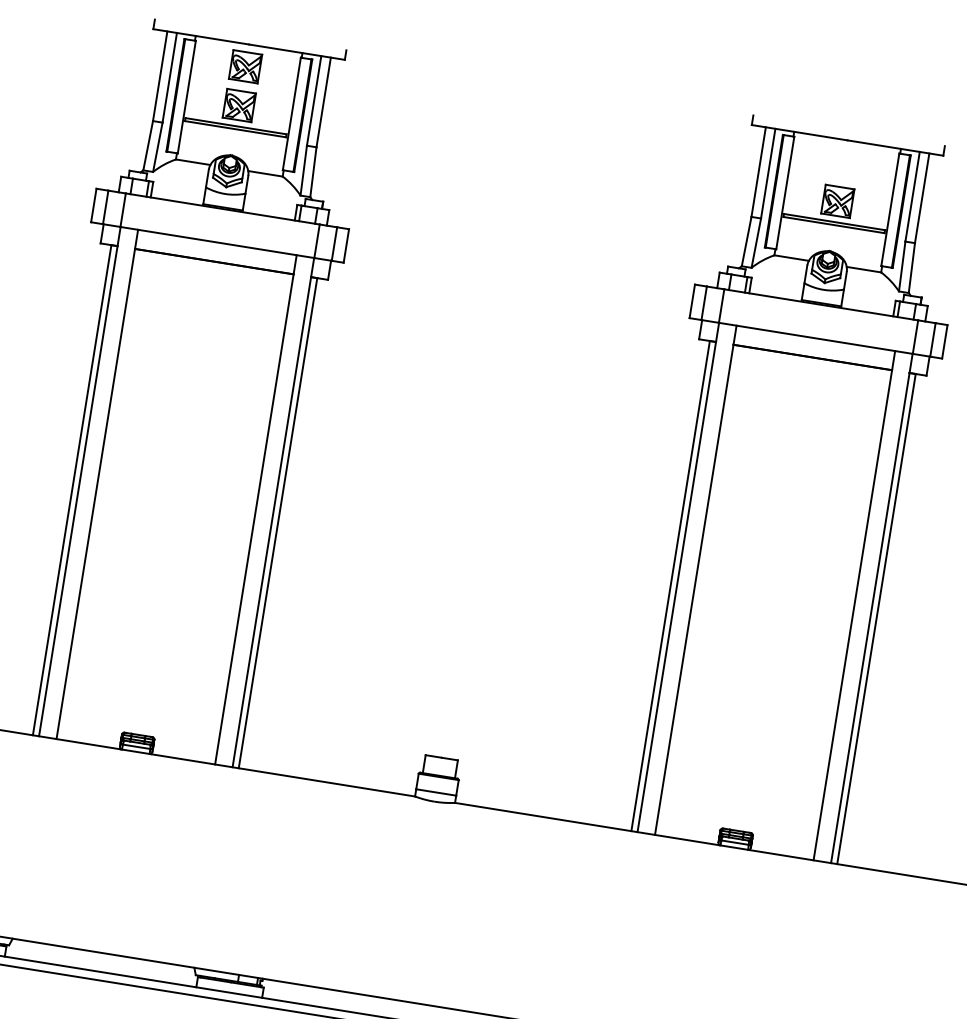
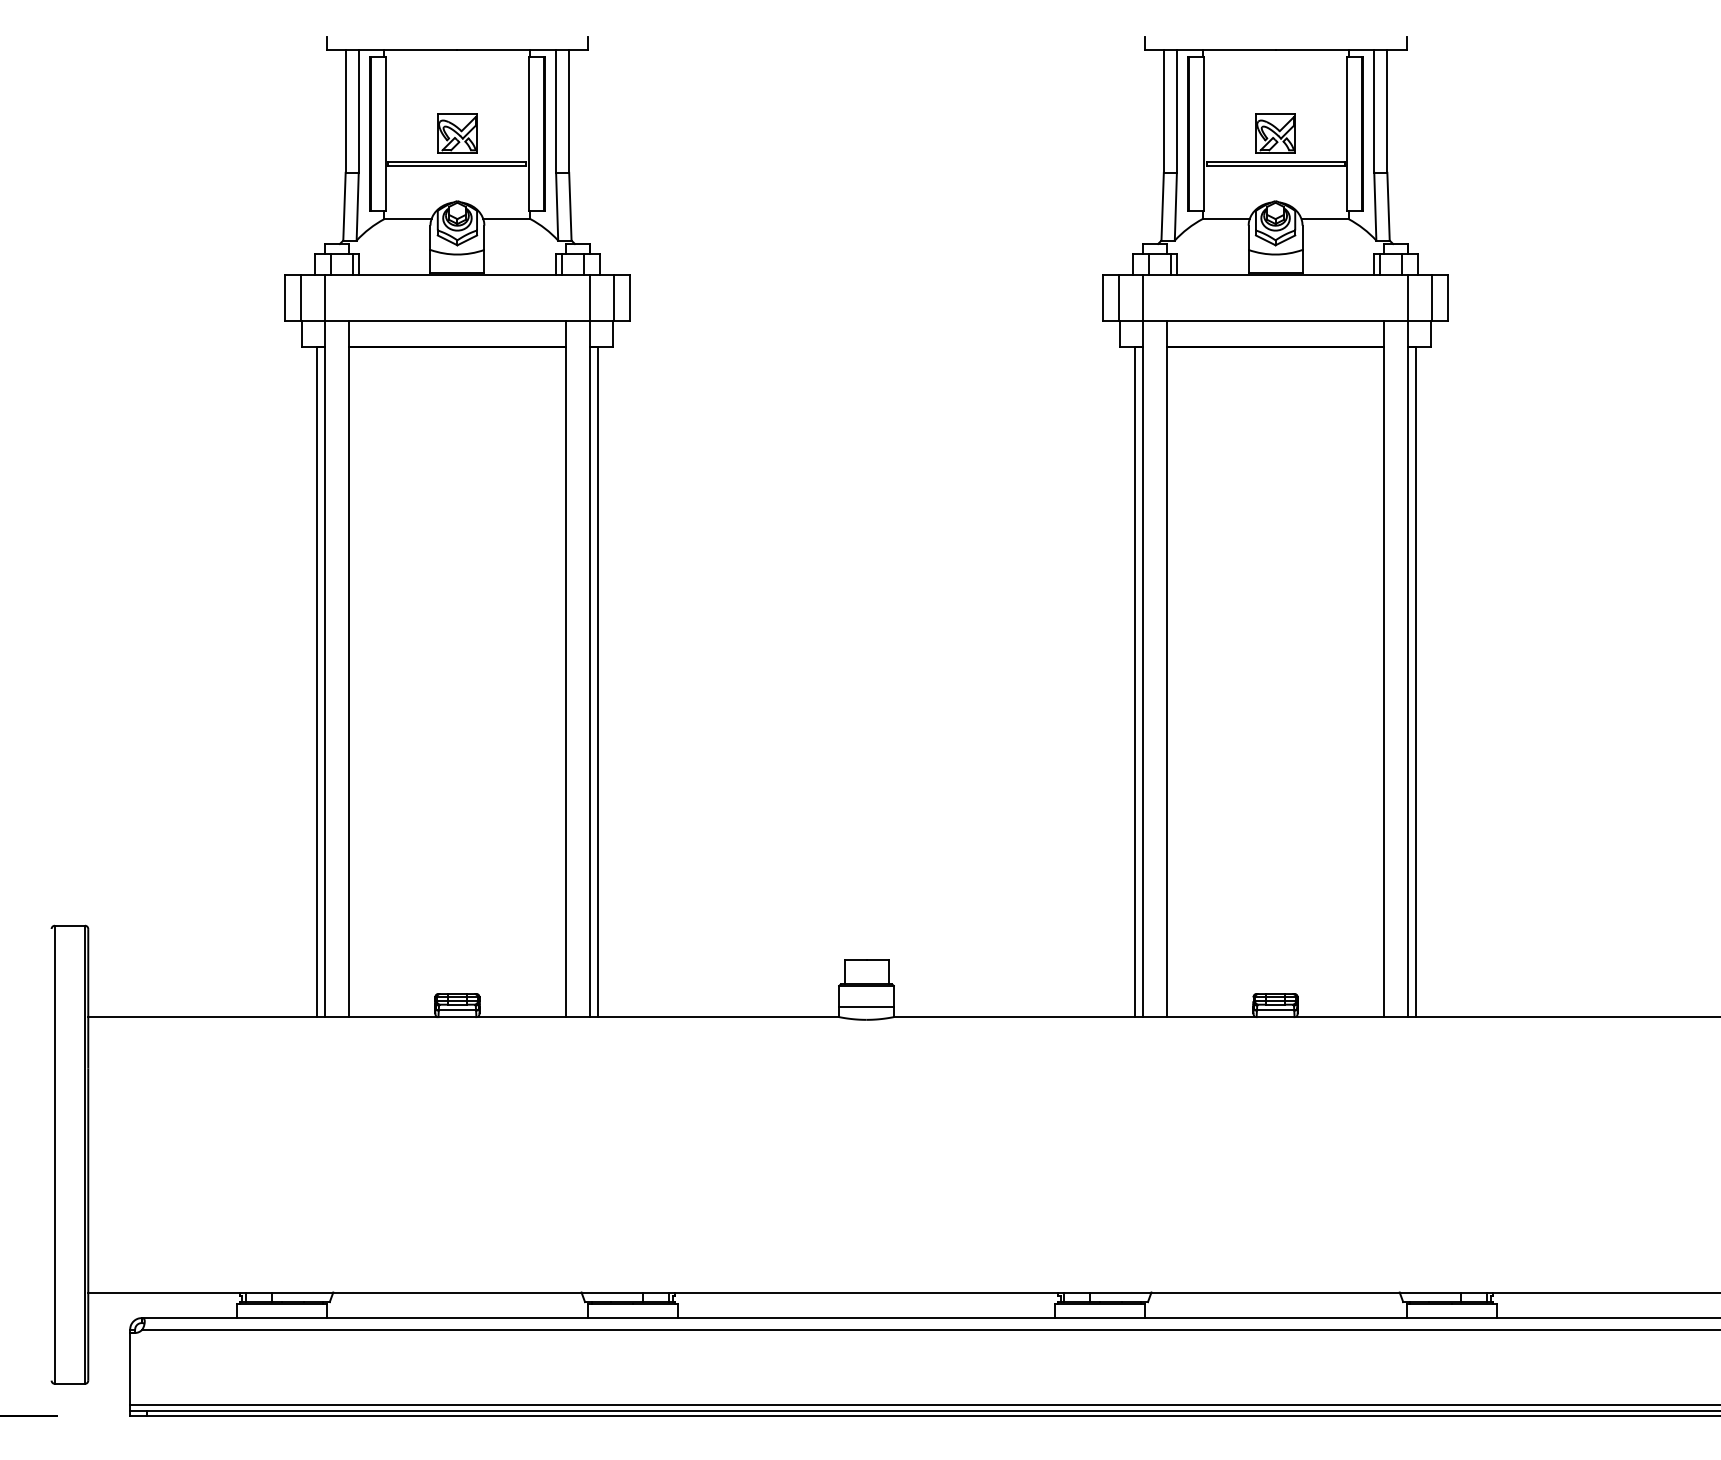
part: (245, 66) -> (457, 80), removed

